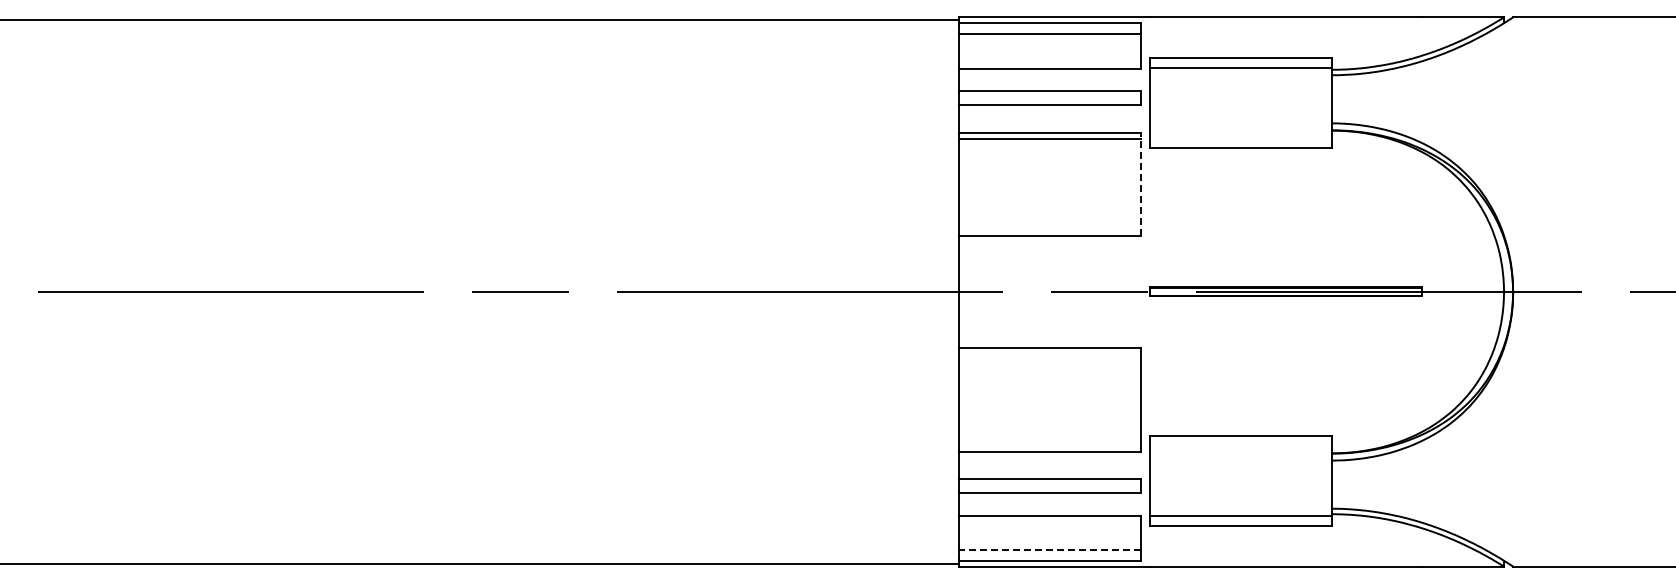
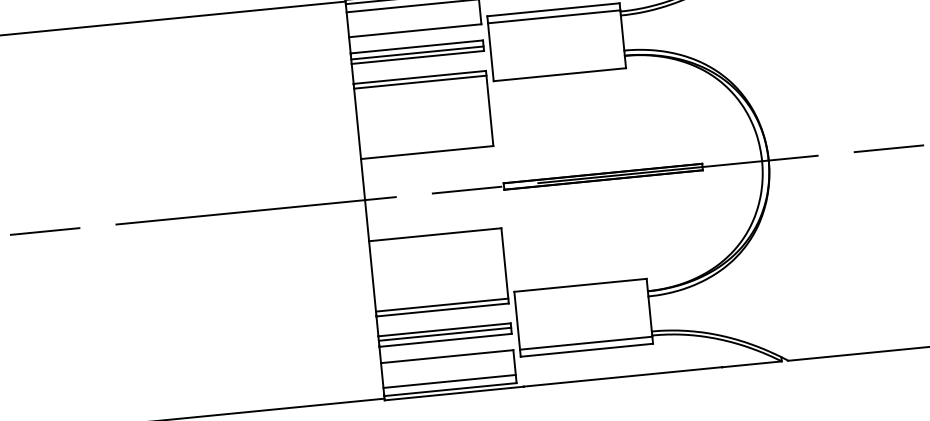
line: (1049, 99) -> (417, 53), added
line: (1140, 184) -> (489, 108), dashed -> solid
line: (1049, 444) -> (441, 304), added
line: (1049, 484) -> (444, 334), added
line: (1050, 549) -> (449, 381), dashed -> solid

